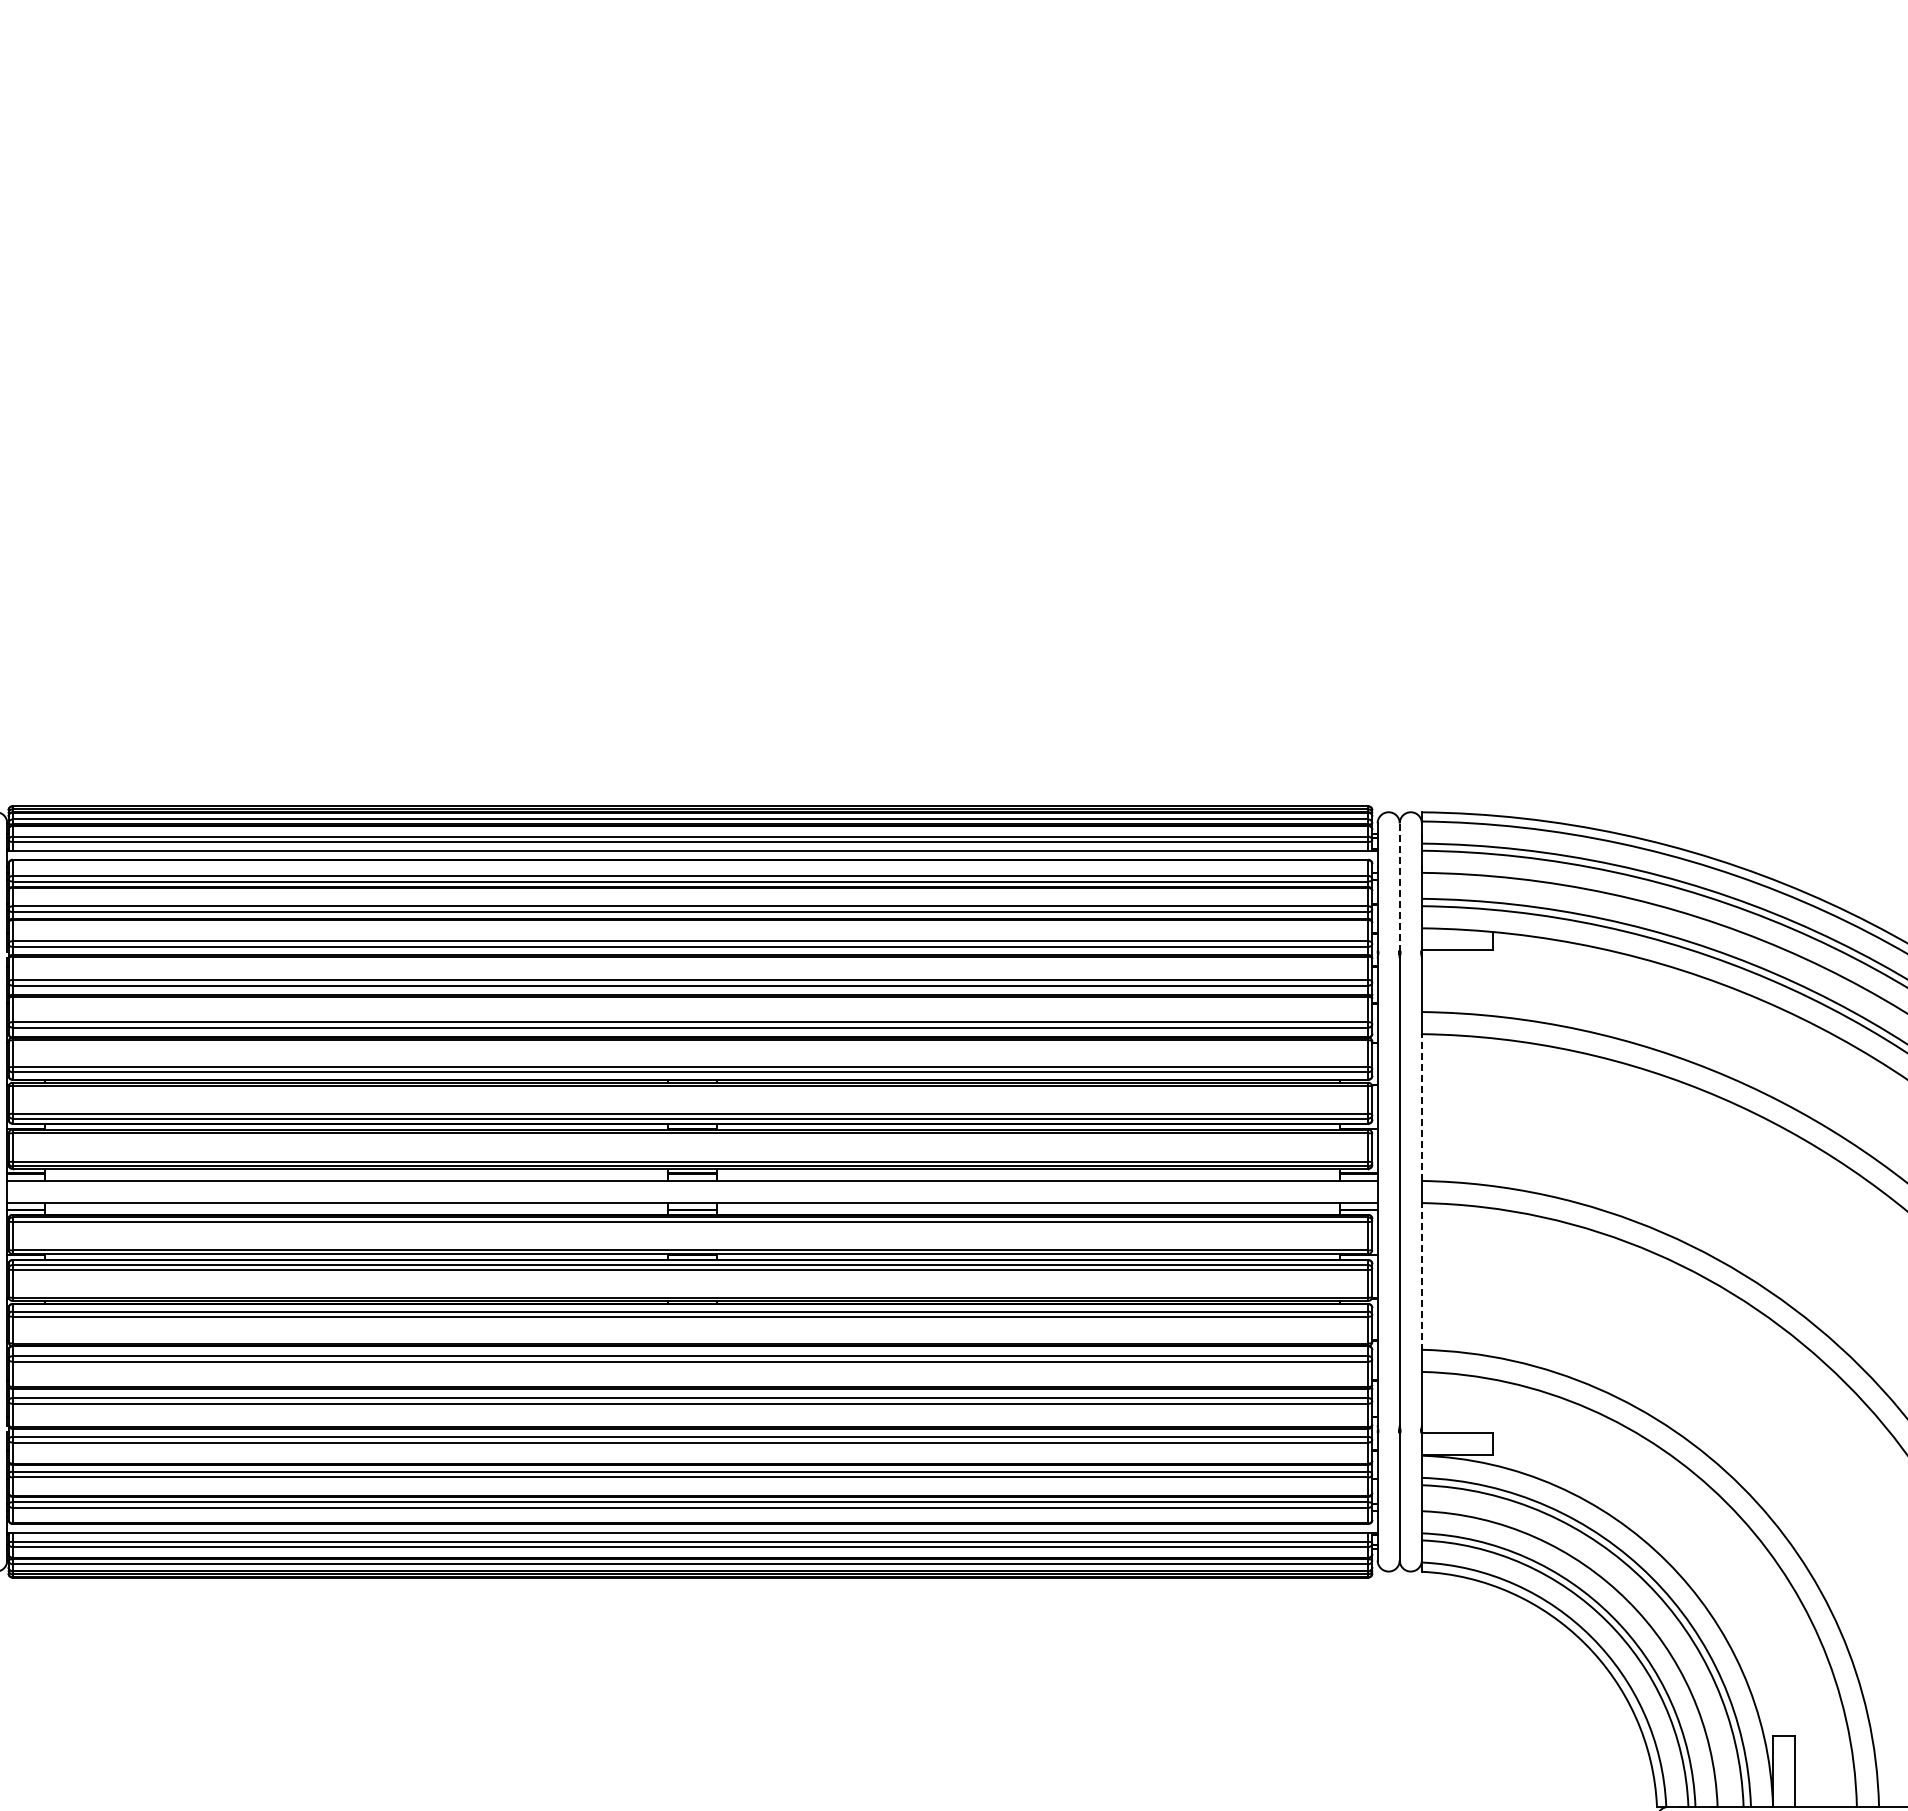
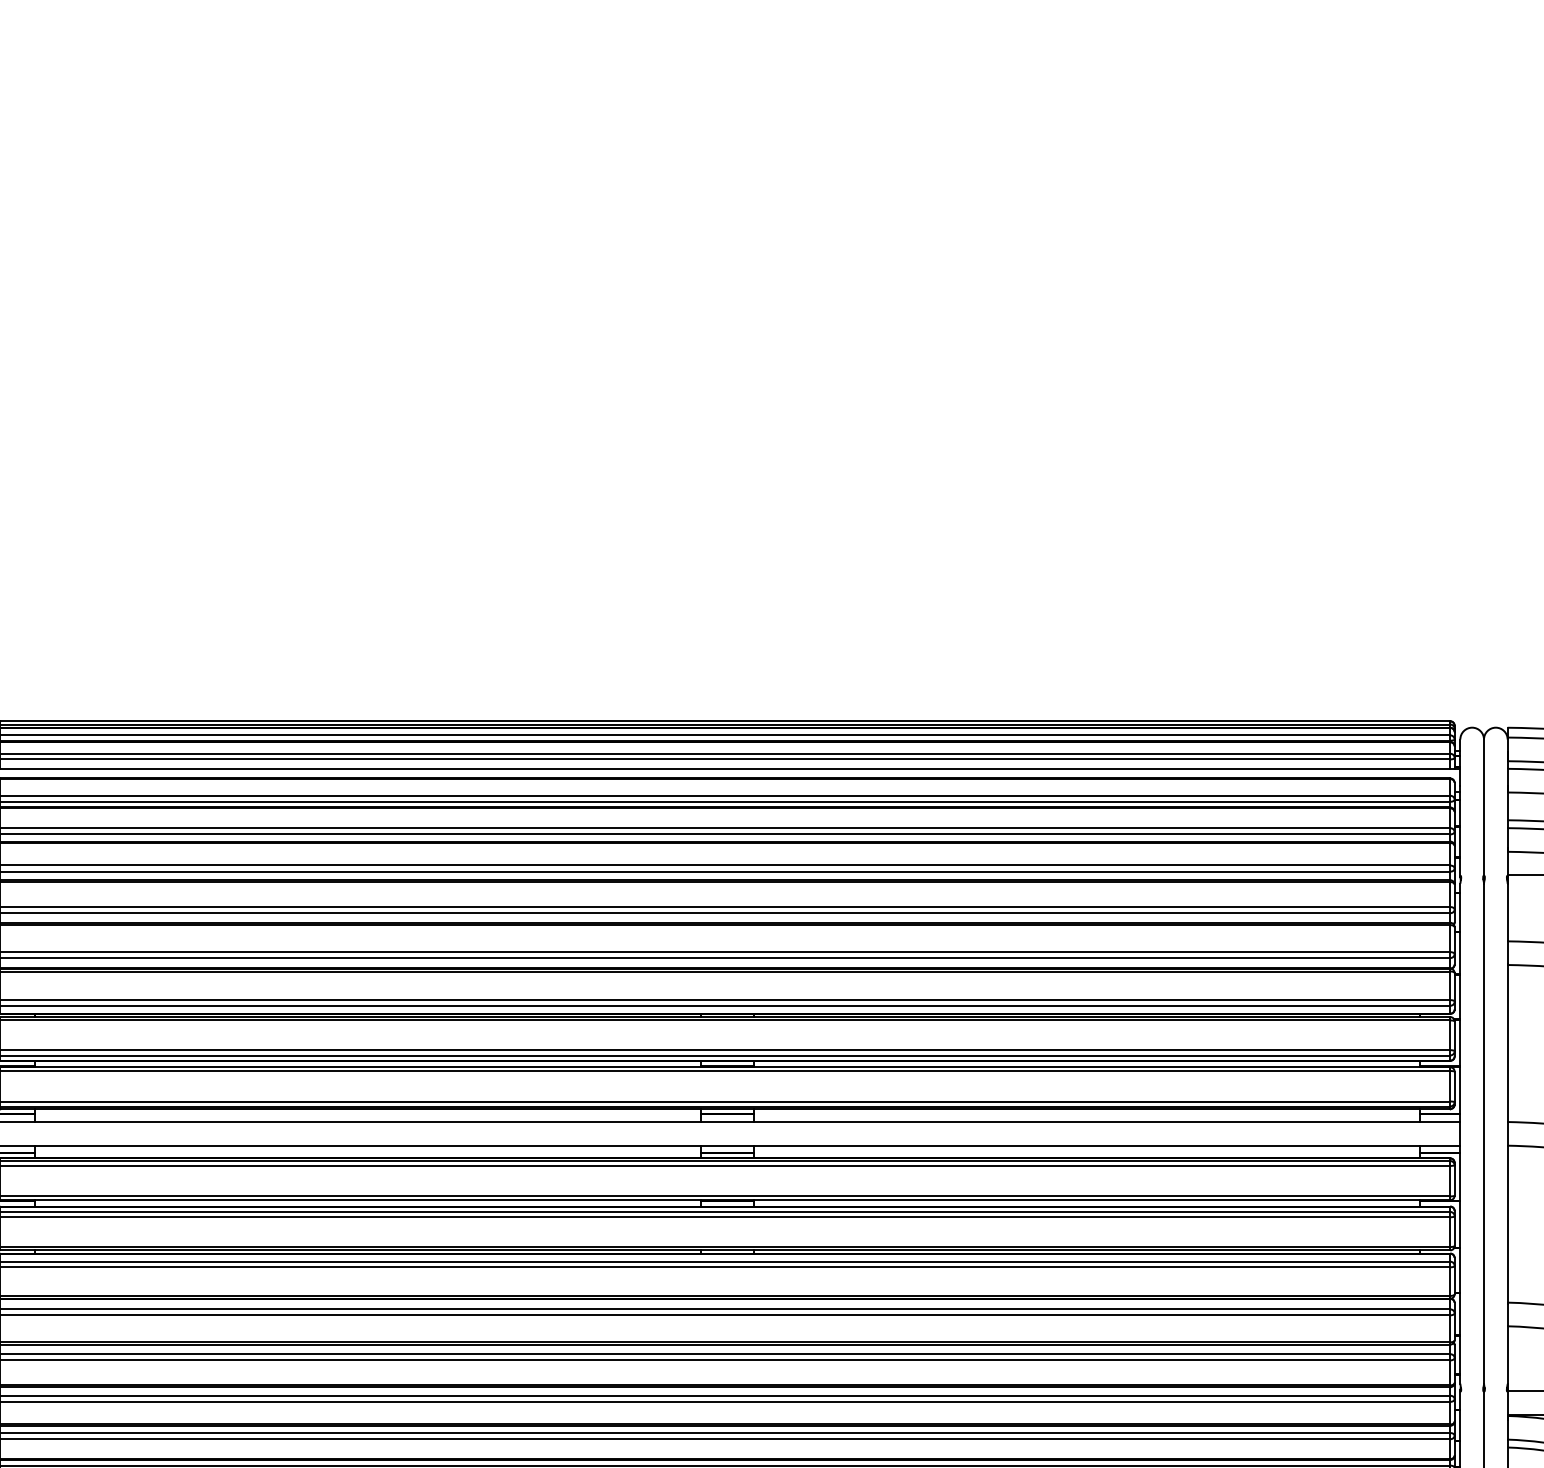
line: (1399, 887) -> (1483, 808), dashed -> solid
line: (1421, 1106) -> (1507, 1042), dashed -> solid
line: (1421, 1277) -> (1507, 1225), dashed -> solid

